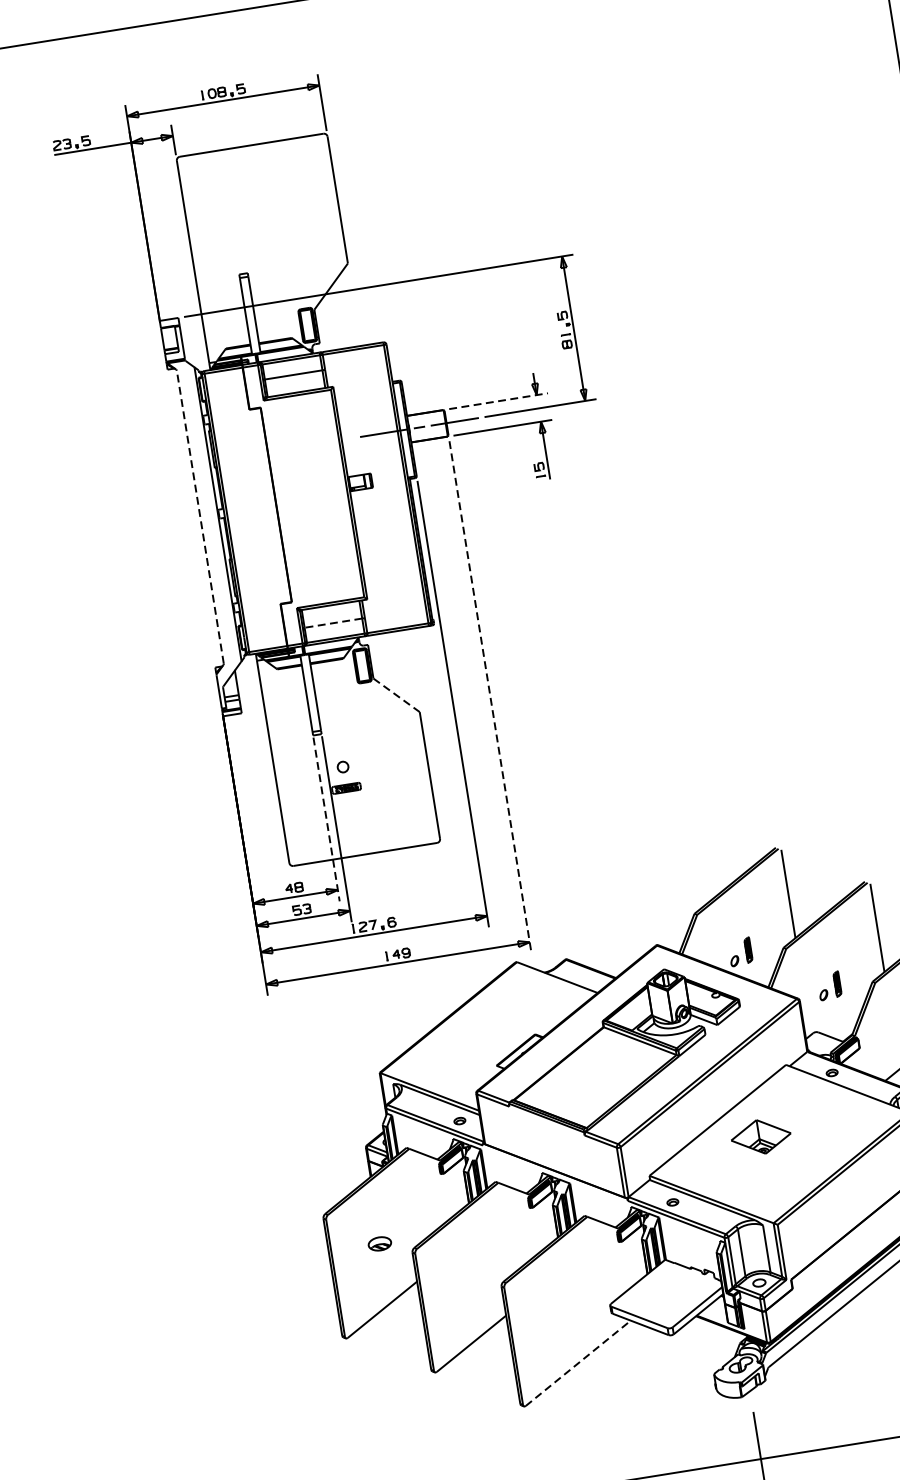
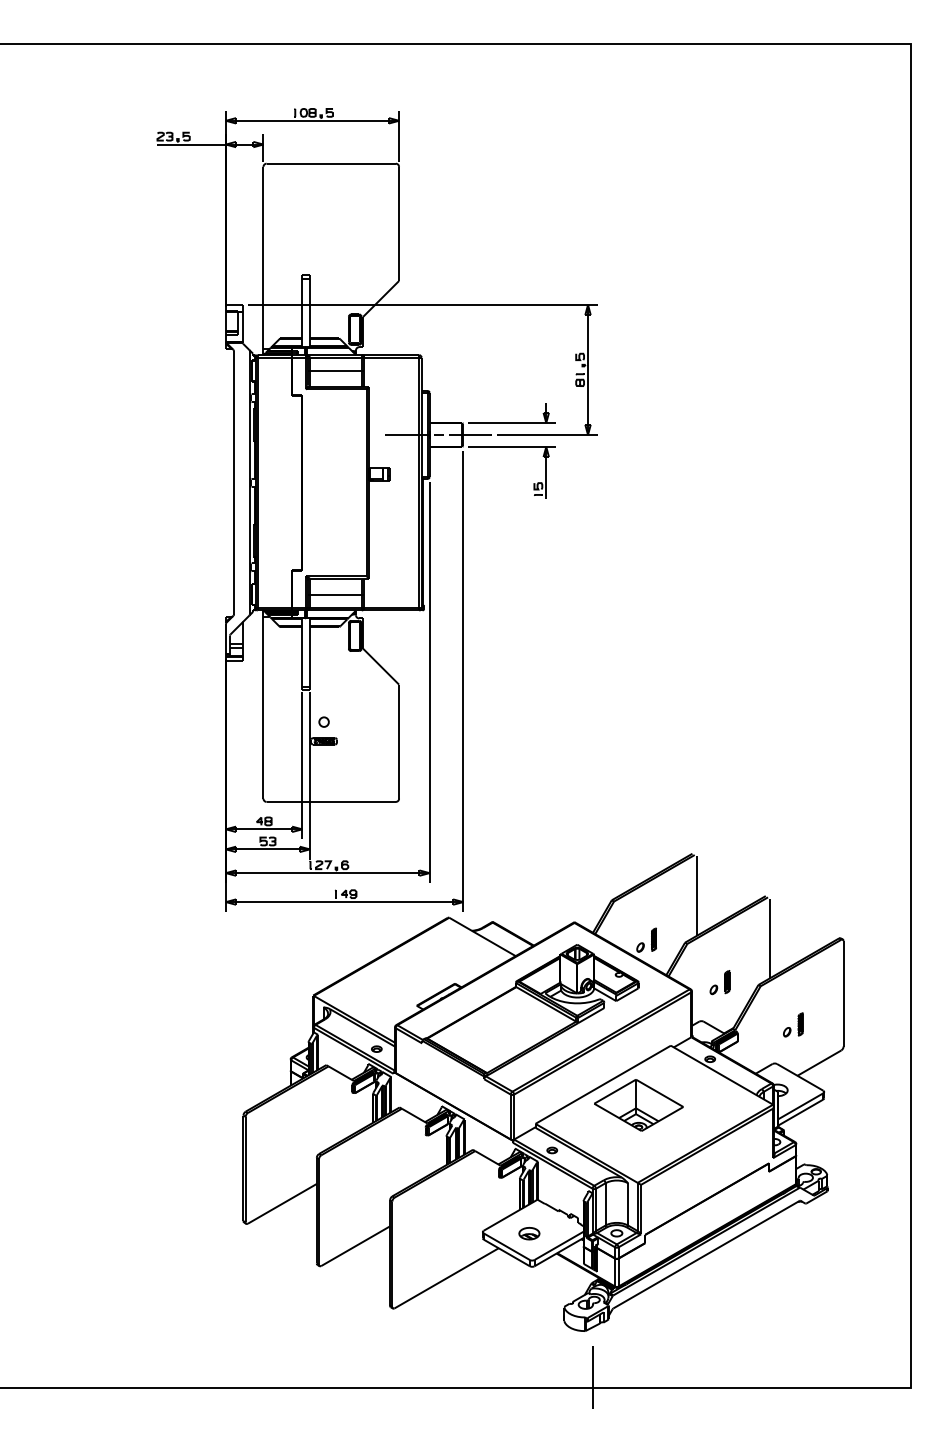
line: (499, 400) -> (512, 422), dashed -> solid
line: (199, 516) -> (233, 482), dashed -> solid
line: (333, 623) -> (335, 594), dashed -> solid
line: (397, 696) -> (381, 667), dashed -> solid
line: (490, 697) -> (463, 681), dashed -> solid
line: (326, 819) -> (302, 765), dashed -> solid
part: (760, 1137) -> (638, 1105), size x1.67
part: (380, 1243) -> (529, 1233), moved
line: (579, 1363) -> (447, 1278), dashed -> solid

